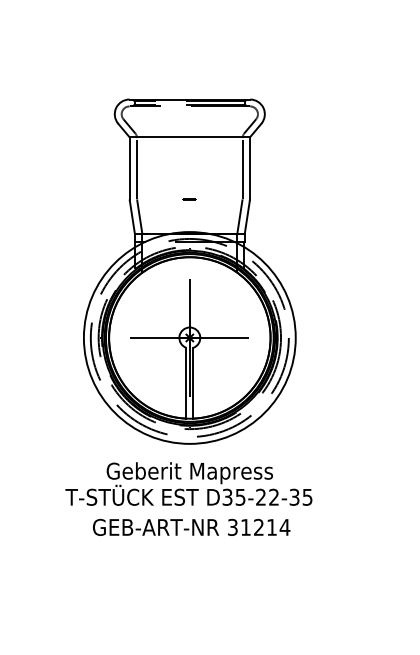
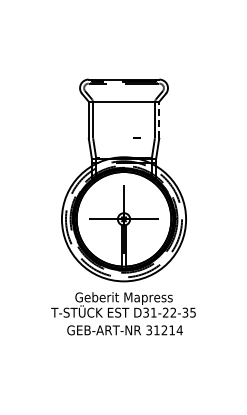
line: (250, 167) -> (159, 119), solid -> dashed
part: (188, 198) -> (136, 137), moved
text: (240, 496) -> (153, 312), D35-22-35 -> D31-22-35

